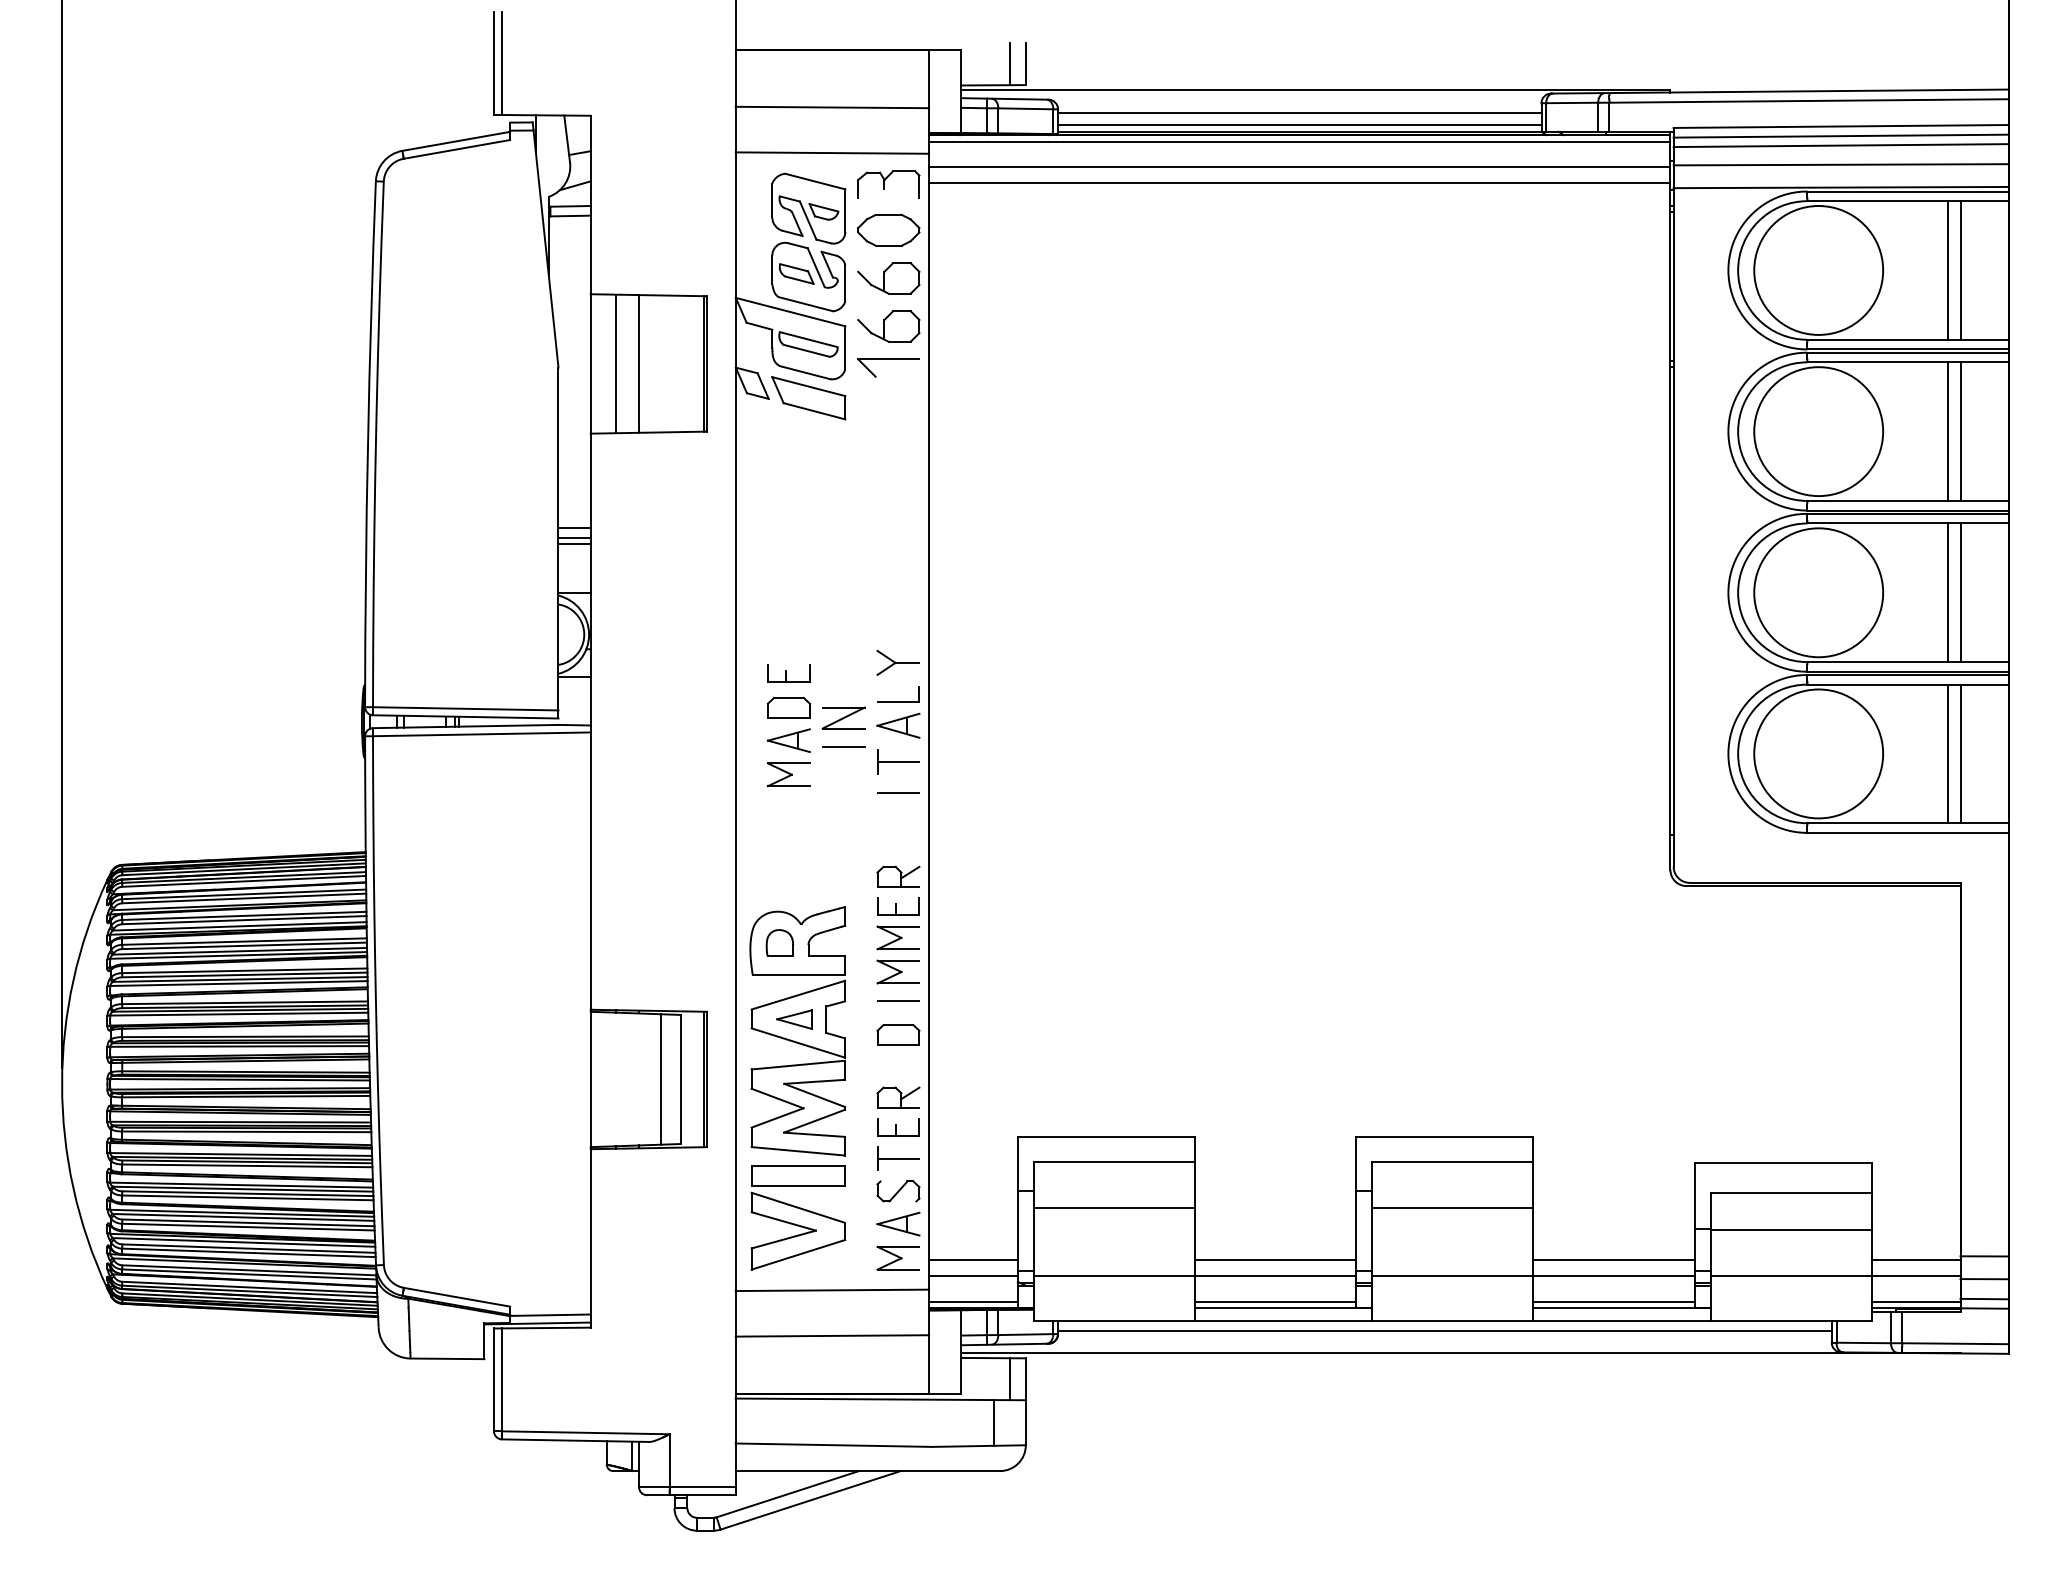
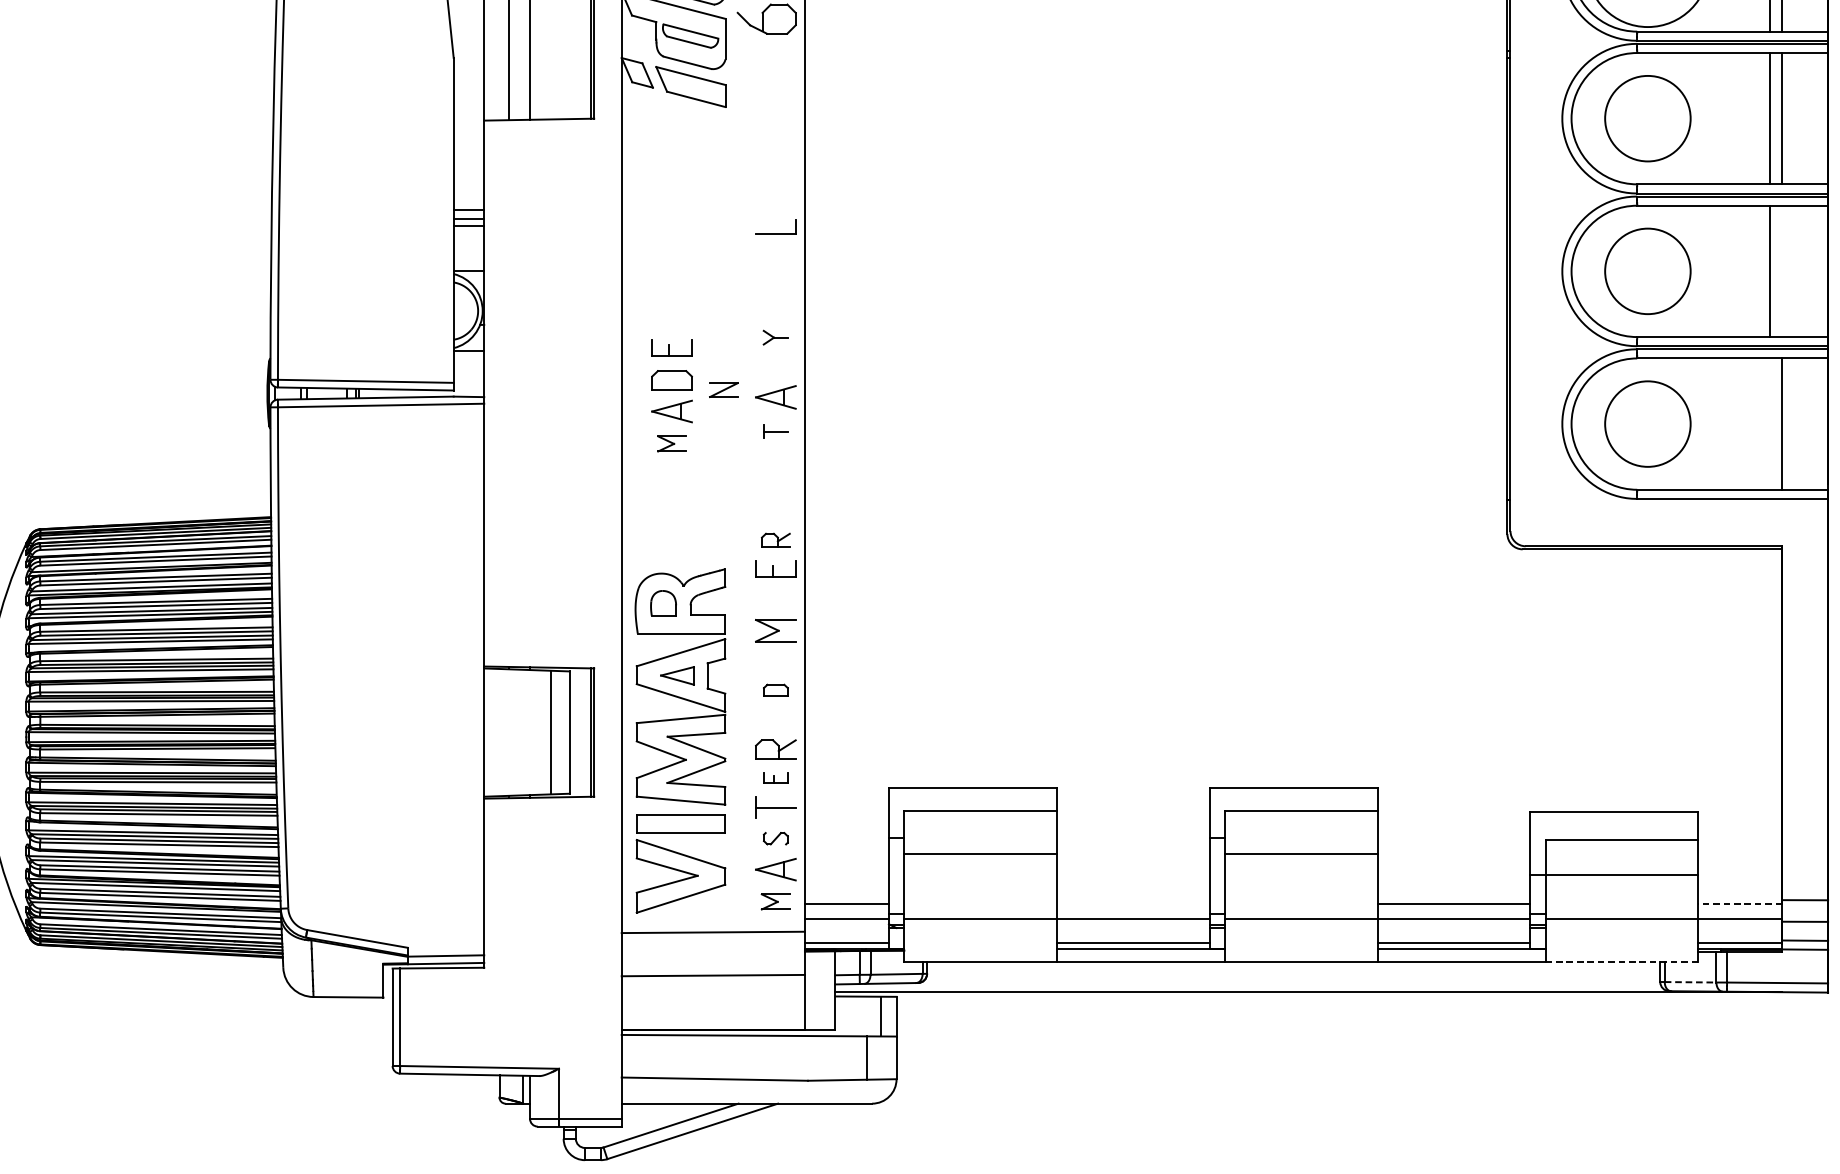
part: (888, 359) -> (766, 50), removed
circle: (1818, 431) -> (1647, 118), size x0.7
circle: (1818, 592) -> (1647, 271), size x0.7
line: (1960, 592) -> (1782, 271), removed
part: (897, 662) -> (774, 337), size x0.6
part: (898, 701) -> (775, 234), moved
part: (843, 717) -> (723, 389), size x0.7
line: (843, 747) -> (723, 418), removed
circle: (1818, 753) -> (1647, 423), size x0.7
line: (1947, 753) -> (1769, 423), removed
part: (898, 761) -> (775, 431), size x0.6
part: (788, 774) -> (671, 443), size x0.7
line: (898, 792) -> (775, 460), removed
part: (898, 876) -> (775, 540), size x0.7
part: (897, 937) -> (774, 598), removed
line: (898, 1001) -> (775, 658), removed
part: (898, 1034) -> (775, 689), size x0.6
part: (898, 1127) -> (775, 778), size x0.6
part: (898, 1191) -> (775, 838), size x0.6
part: (897, 1257) -> (774, 901), size x0.7
line: (1275, 1260) -> (1133, 904), removed
line: (1915, 1260) -> (1739, 904), solid -> dashed
line: (1791, 1321) -> (1622, 961), solid -> dashed
line: (1444, 1330) -> (1293, 970), removed
line: (1864, 1342) -> (1691, 981), solid -> dashed

